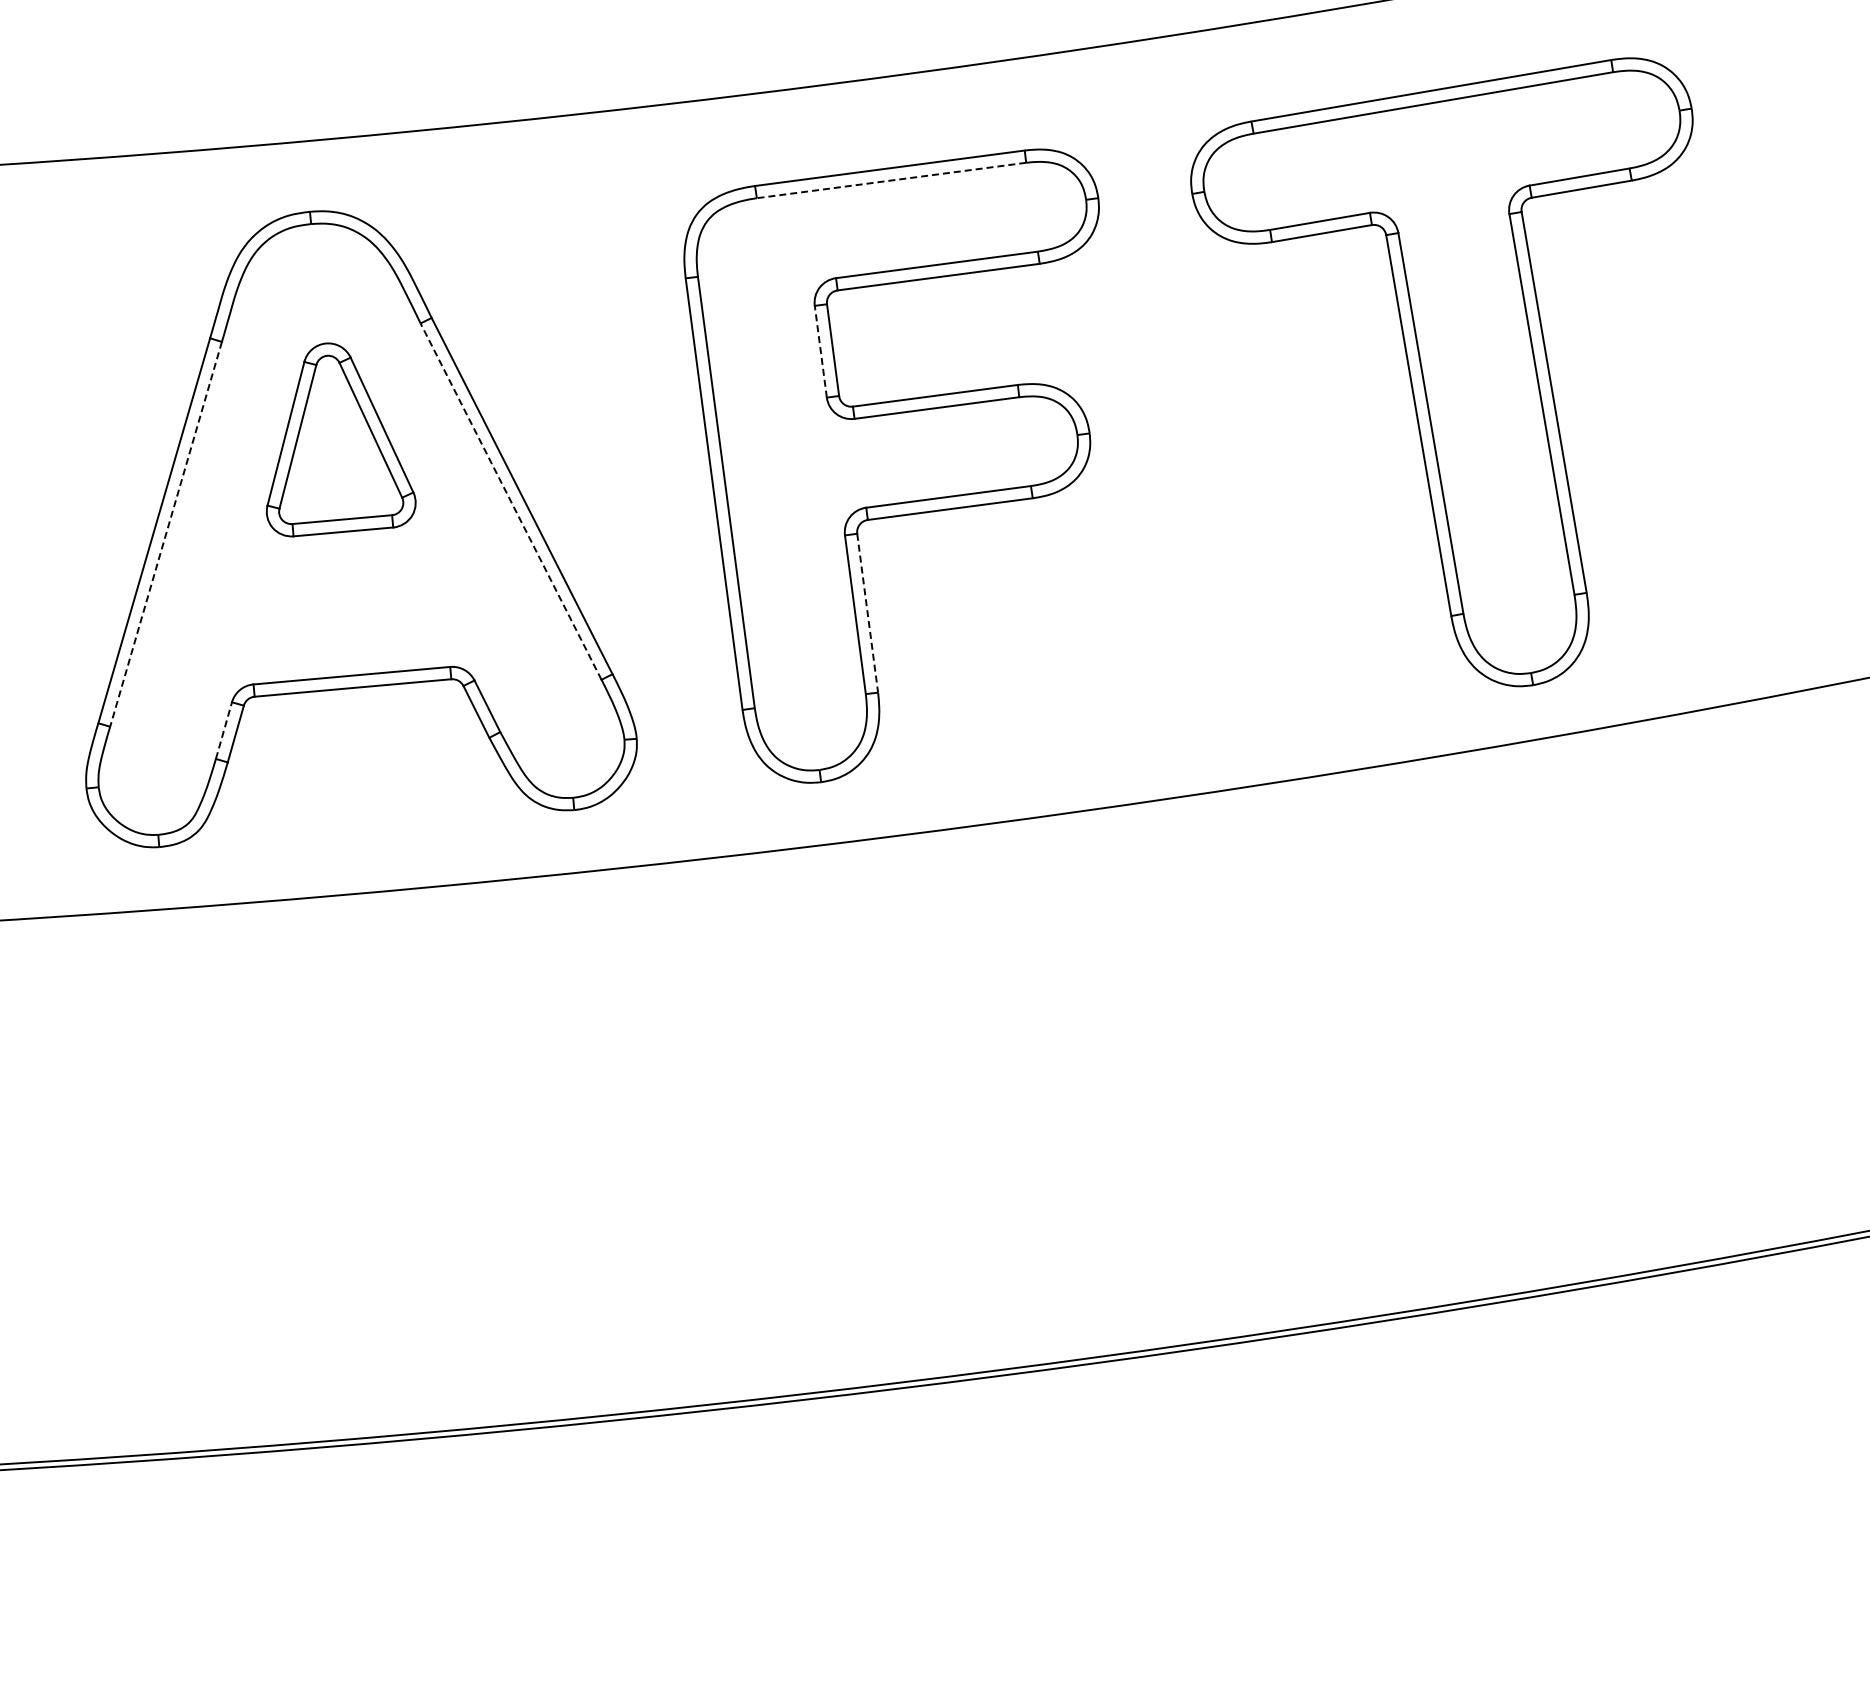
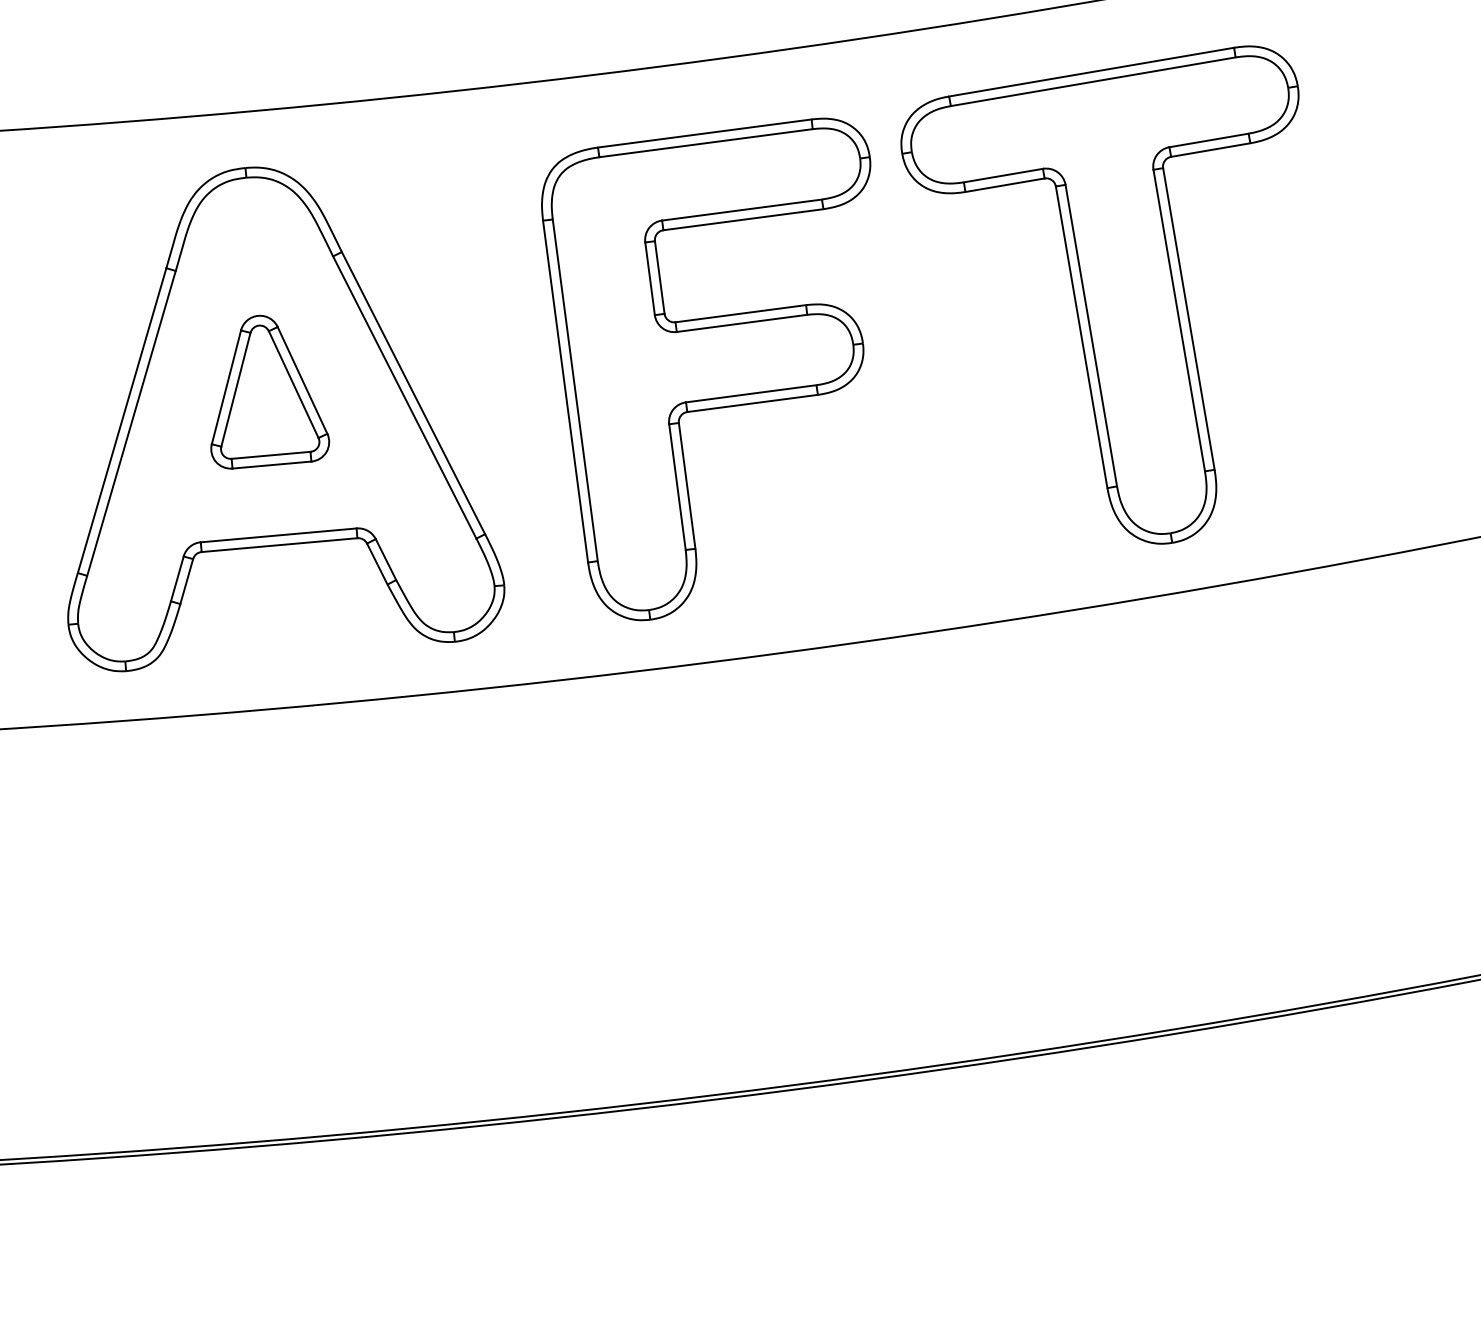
line: (891, 180) -> (706, 143), dashed -> solid
line: (820, 351) -> (649, 278), dashed -> solid
part: (1441, 372) -> (1099, 295), moved
part: (341, 439) -> (270, 391), moved
line: (511, 501) -> (405, 397), dashed -> solid
line: (165, 534) -> (131, 423), dashed -> solid
line: (867, 613) -> (687, 486), dashed -> solid
line: (224, 730) -> (177, 578), dashed -> solid

